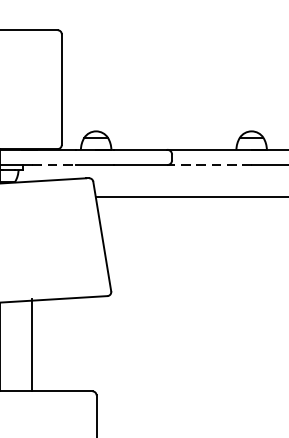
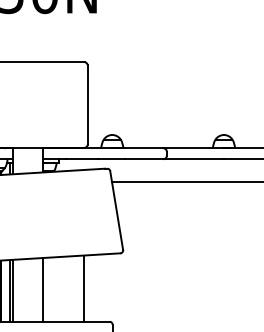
line: (54, 165) -> (82, 159), dashed -> solid
line: (209, 165) -> (193, 159), dashed -> solid
line: (32, 345) -> (84, 288), moved

